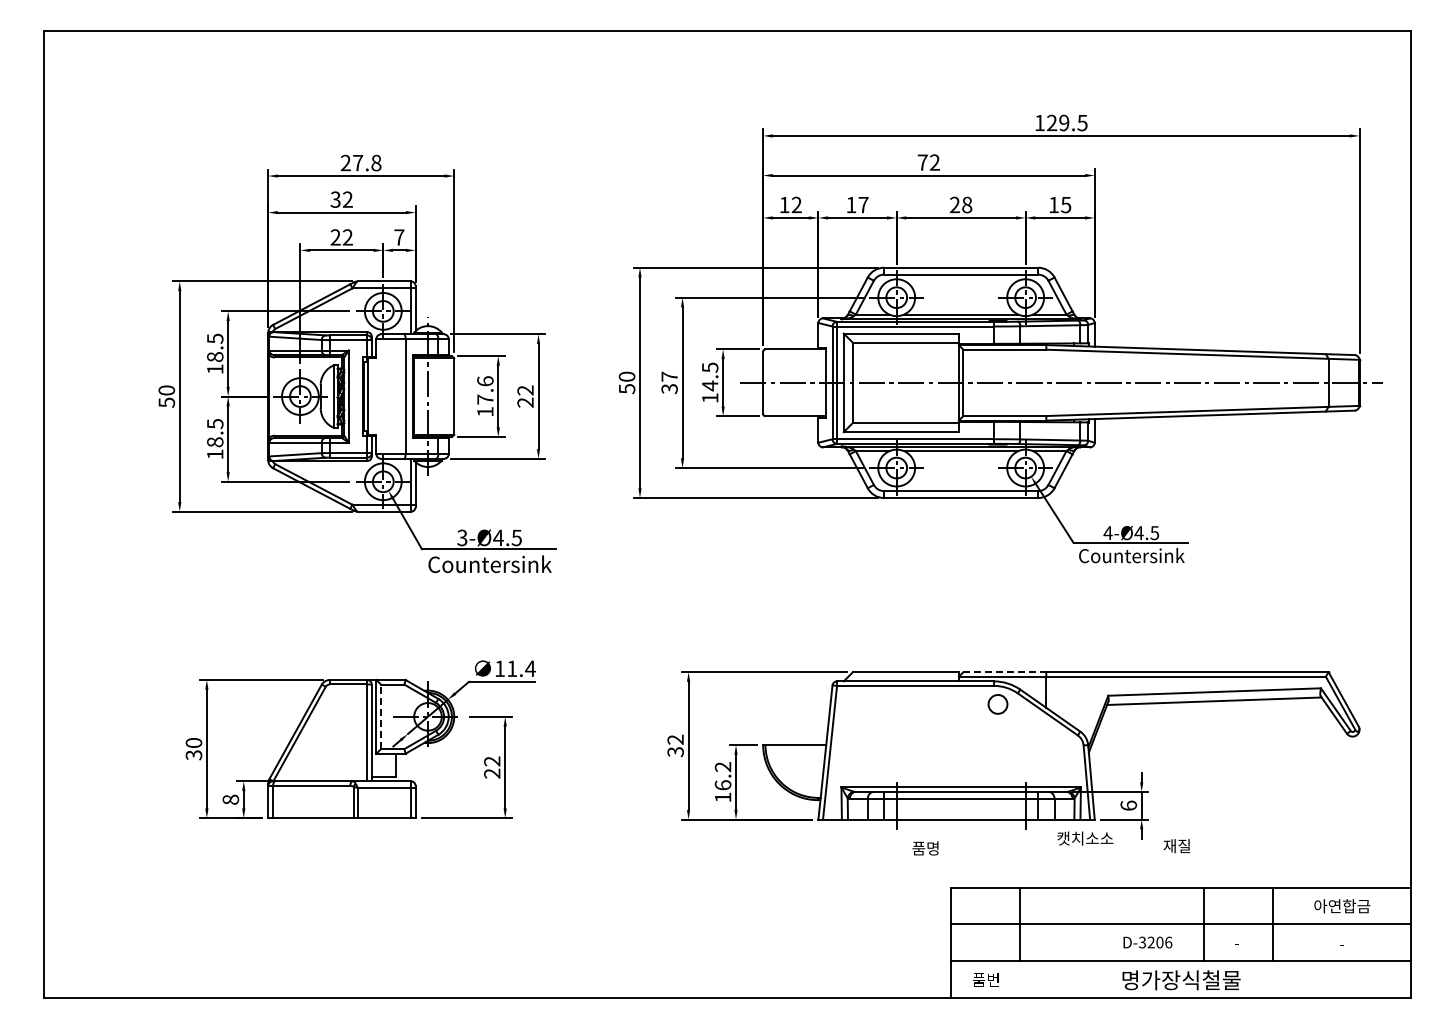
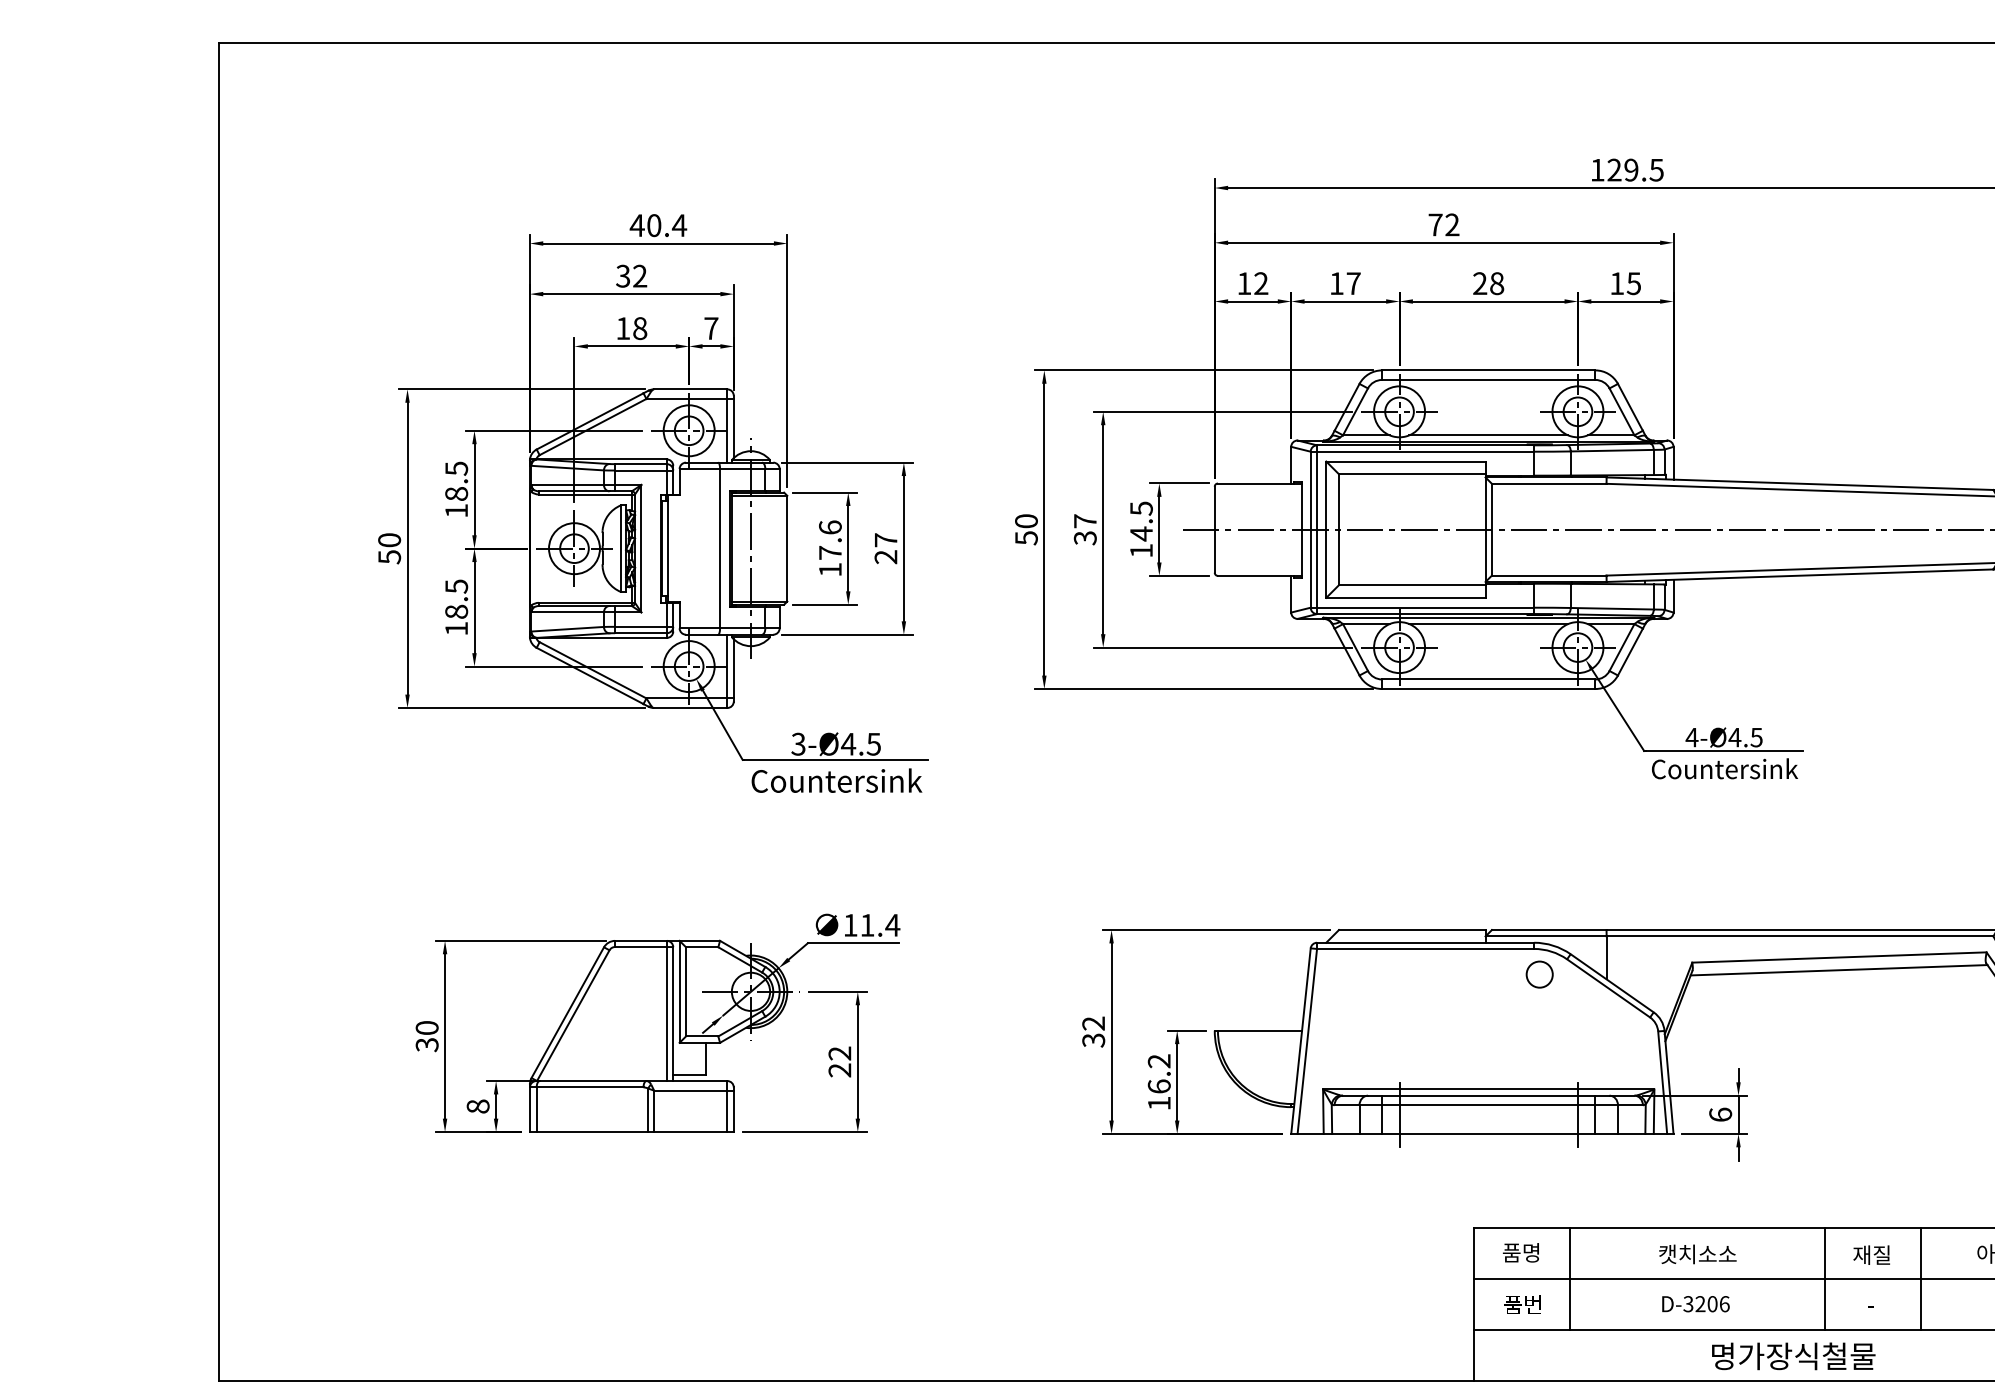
text: (360, 162) -> (657, 224), 27.8 -> 40.4
text: (341, 237) -> (631, 328), 22 -> 18
text: (525, 390) -> (885, 540), 22 -> 27
line: (1005, 672) -> (1550, 930), dashed -> solid
line: (381, 716) -> (686, 991), dashed -> solid
text: (1085, 838) -> (1698, 1254), moved
text: (1176, 846) -> (1871, 1255), moved
text: (925, 848) -> (1521, 1252), moved
text: (1147, 942) -> (1695, 1304), moved
text: (985, 979) -> (1522, 1304), moved

